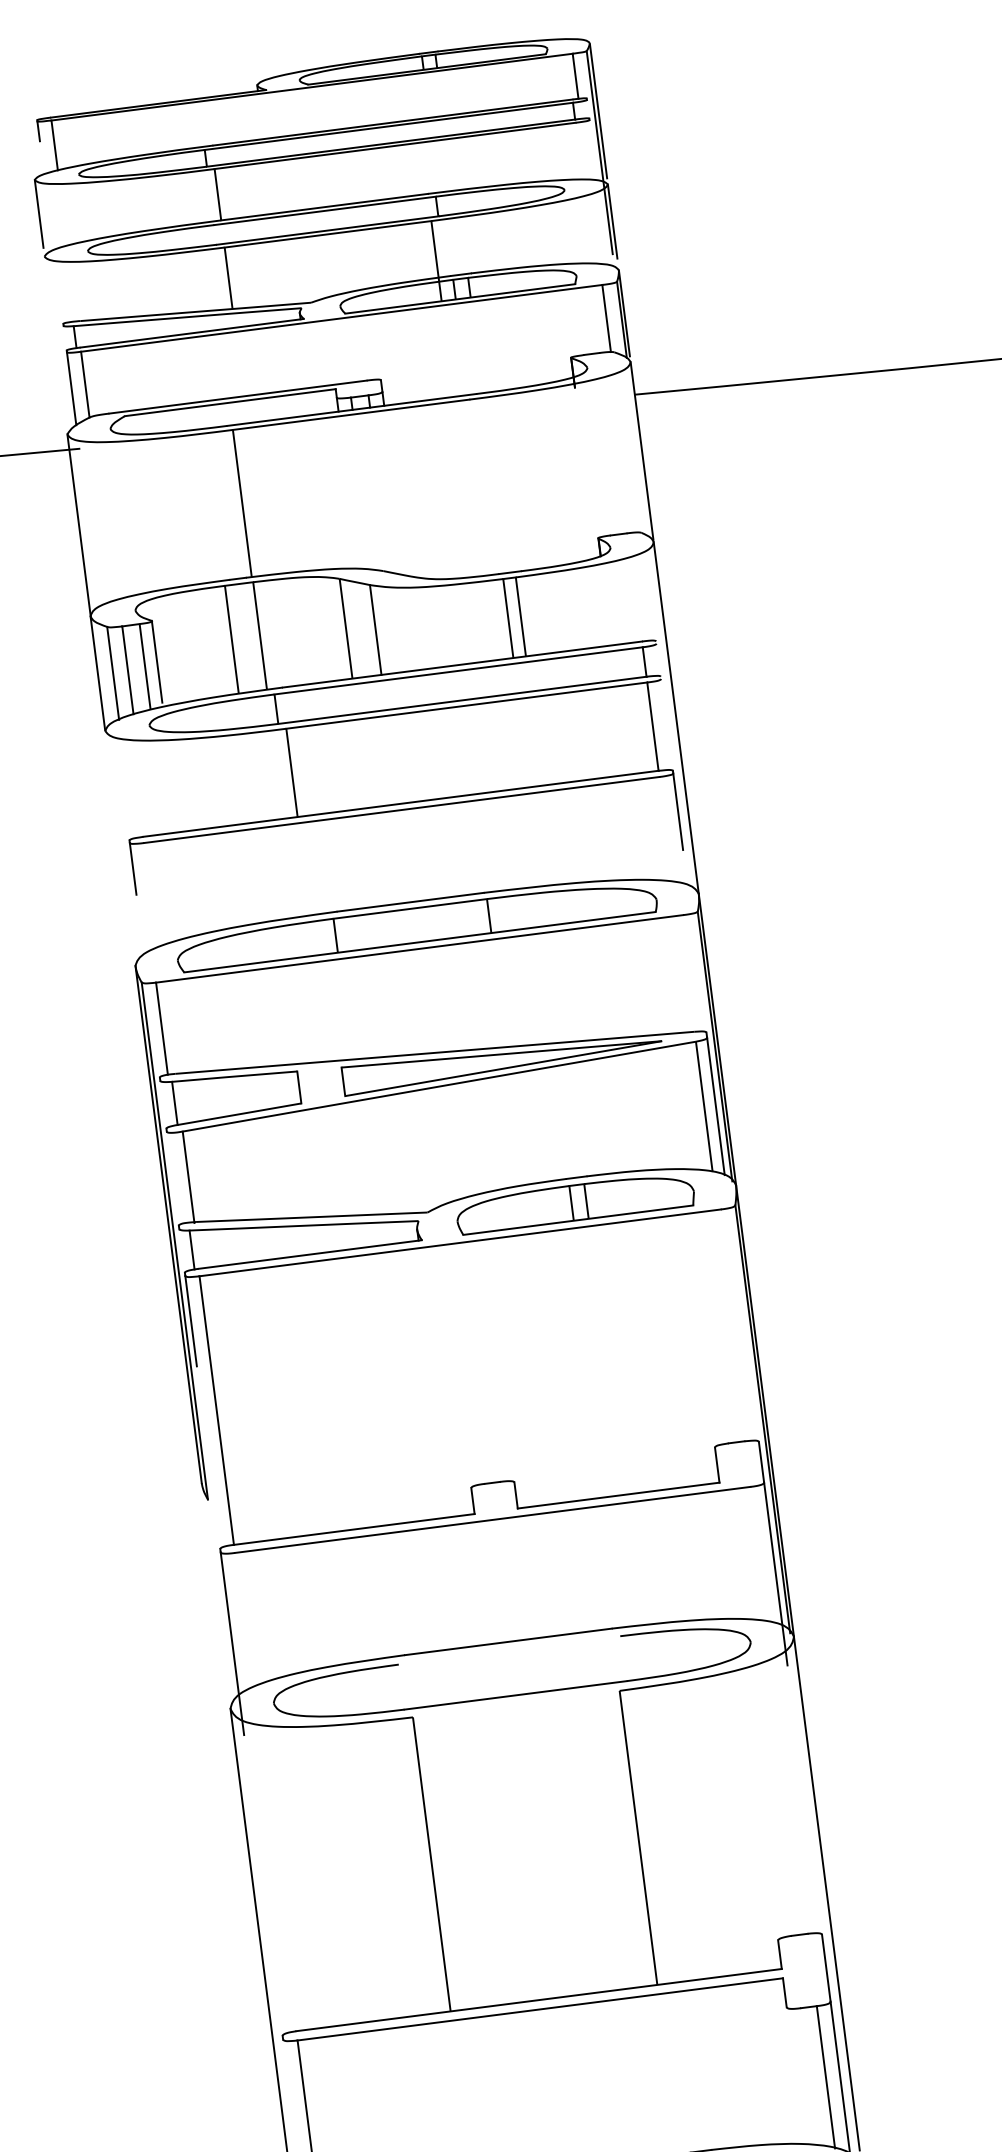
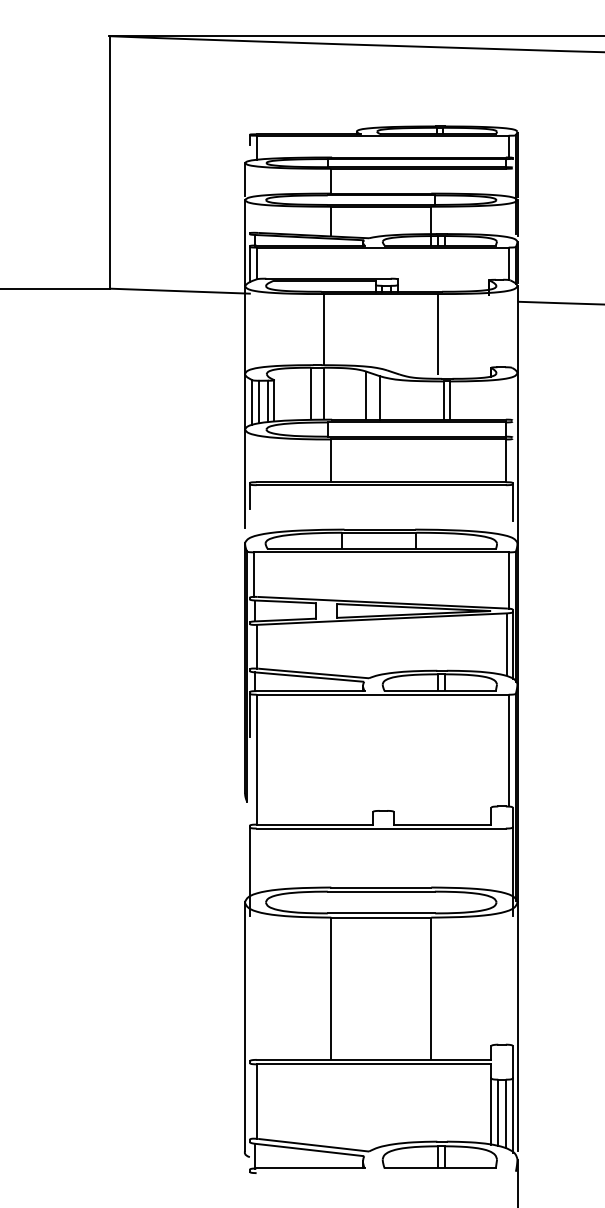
line: (54, 344) -> (244, 242), added
line: (480, 483) -> (438, 334), added
line: (119, 832) -> (245, 478), added
line: (690, 973) -> (508, 580), added
line: (735, 1324) -> (508, 750), added
line: (507, 1650) -> (380, 891), added
line: (516, 1703) -> (381, 917), added
line: (795, 2075) -> (491, 1111), added
line: (810, 2076) -> (498, 1112), added

